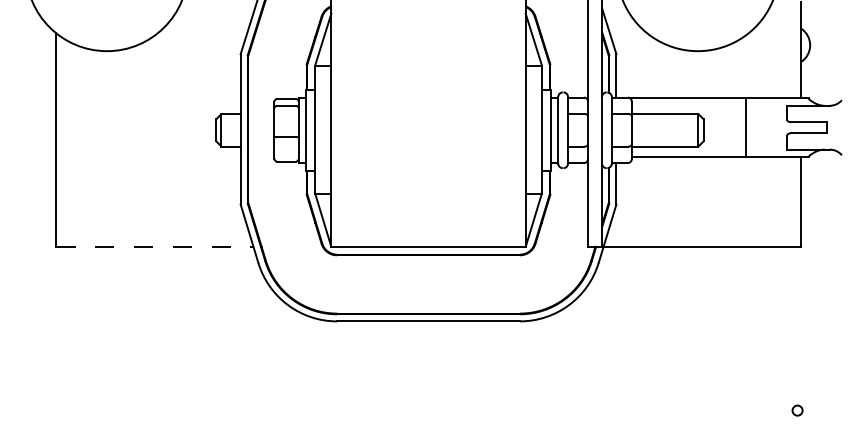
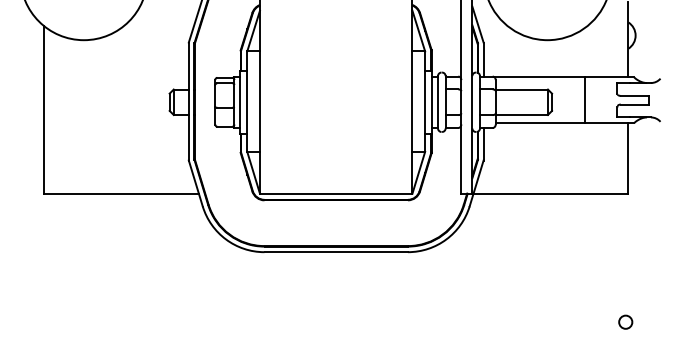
line: (154, 246) -> (121, 193), dashed -> solid
circle: (797, 410) -> (625, 322), size x1.67

